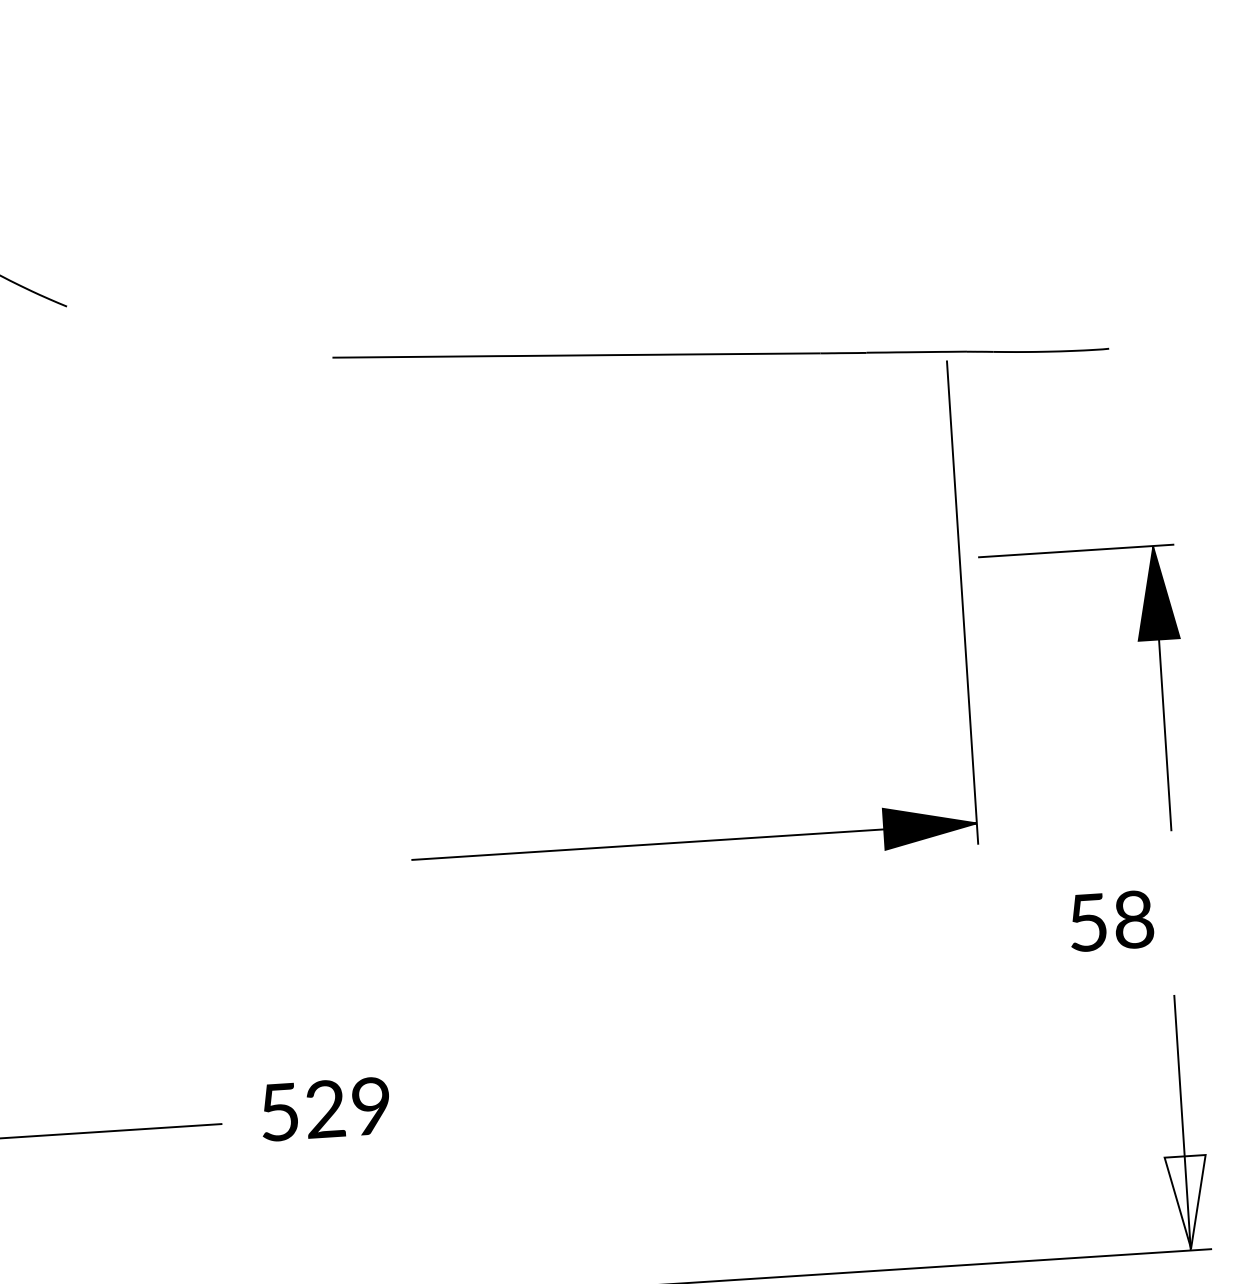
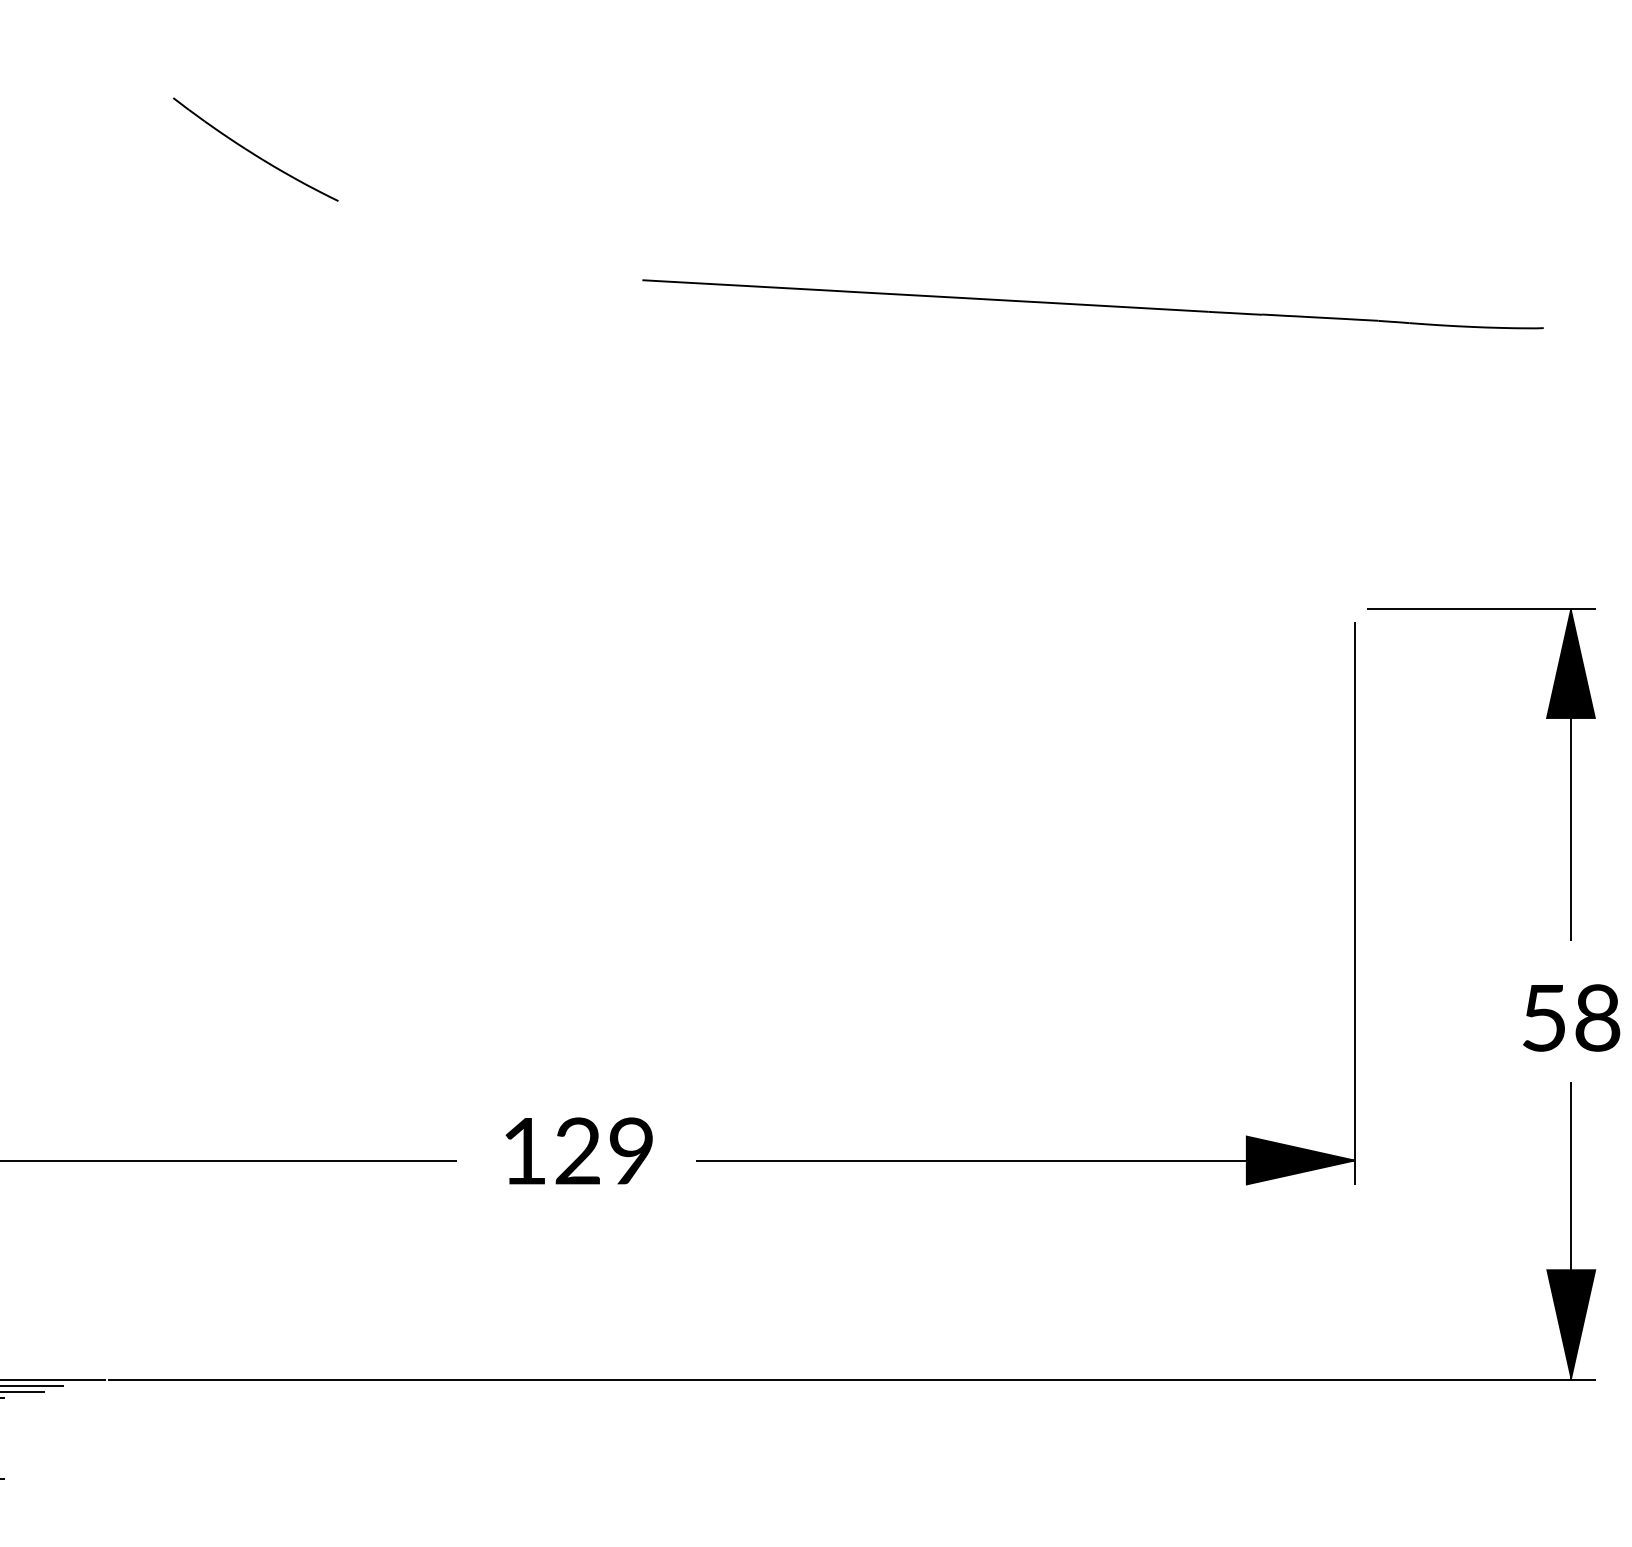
part: (1138, 641) -> (1546, 718), moved
part: (694, 841) -> (1025, 1160), moved
text: (1111, 920) -> (1571, 1017), moved
text: (279, 1112) -> (524, 1151), 529 -> 129
fill: (1188, 1202) -> (1571, 1323), added

